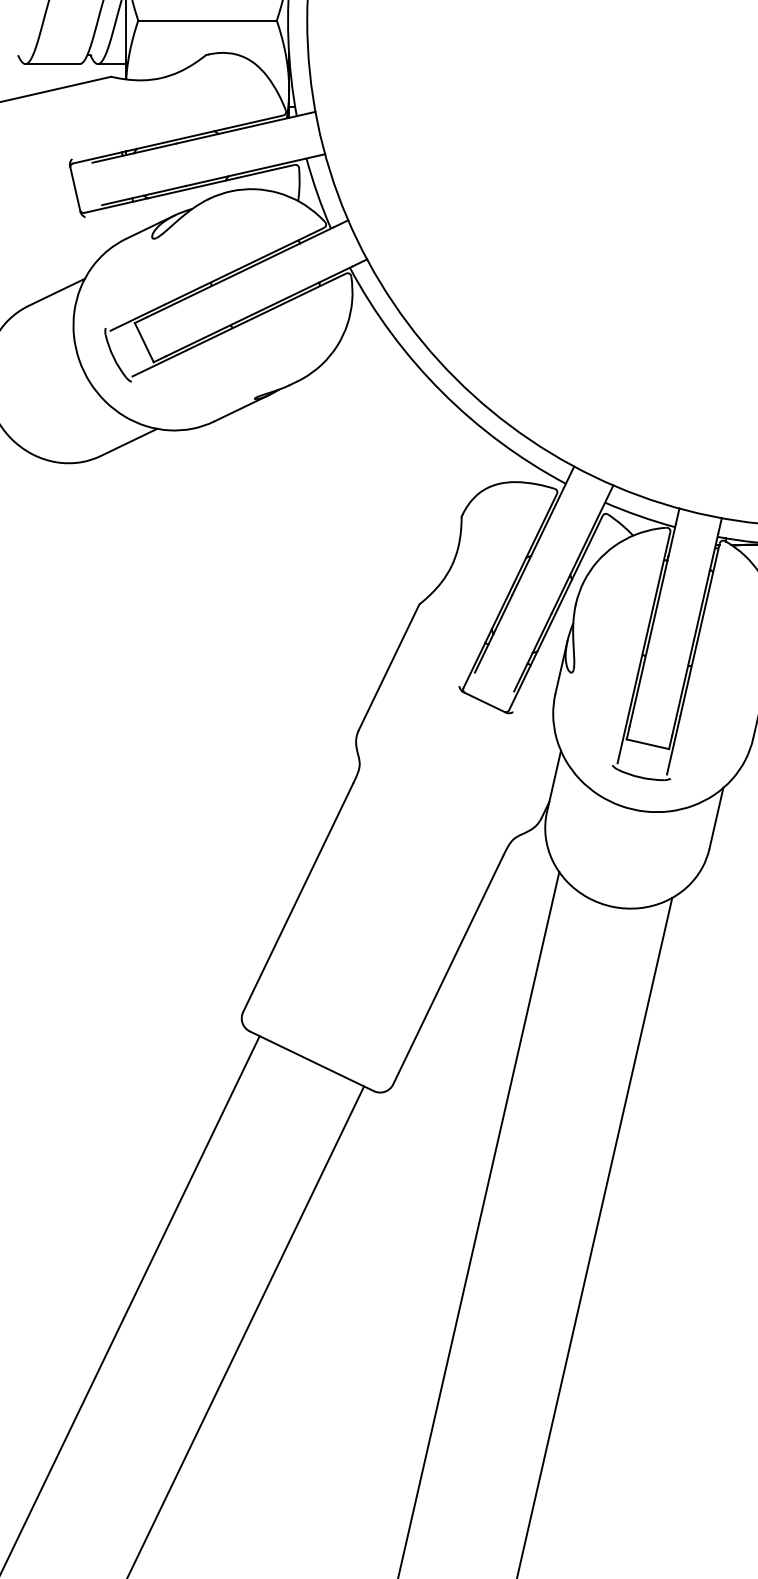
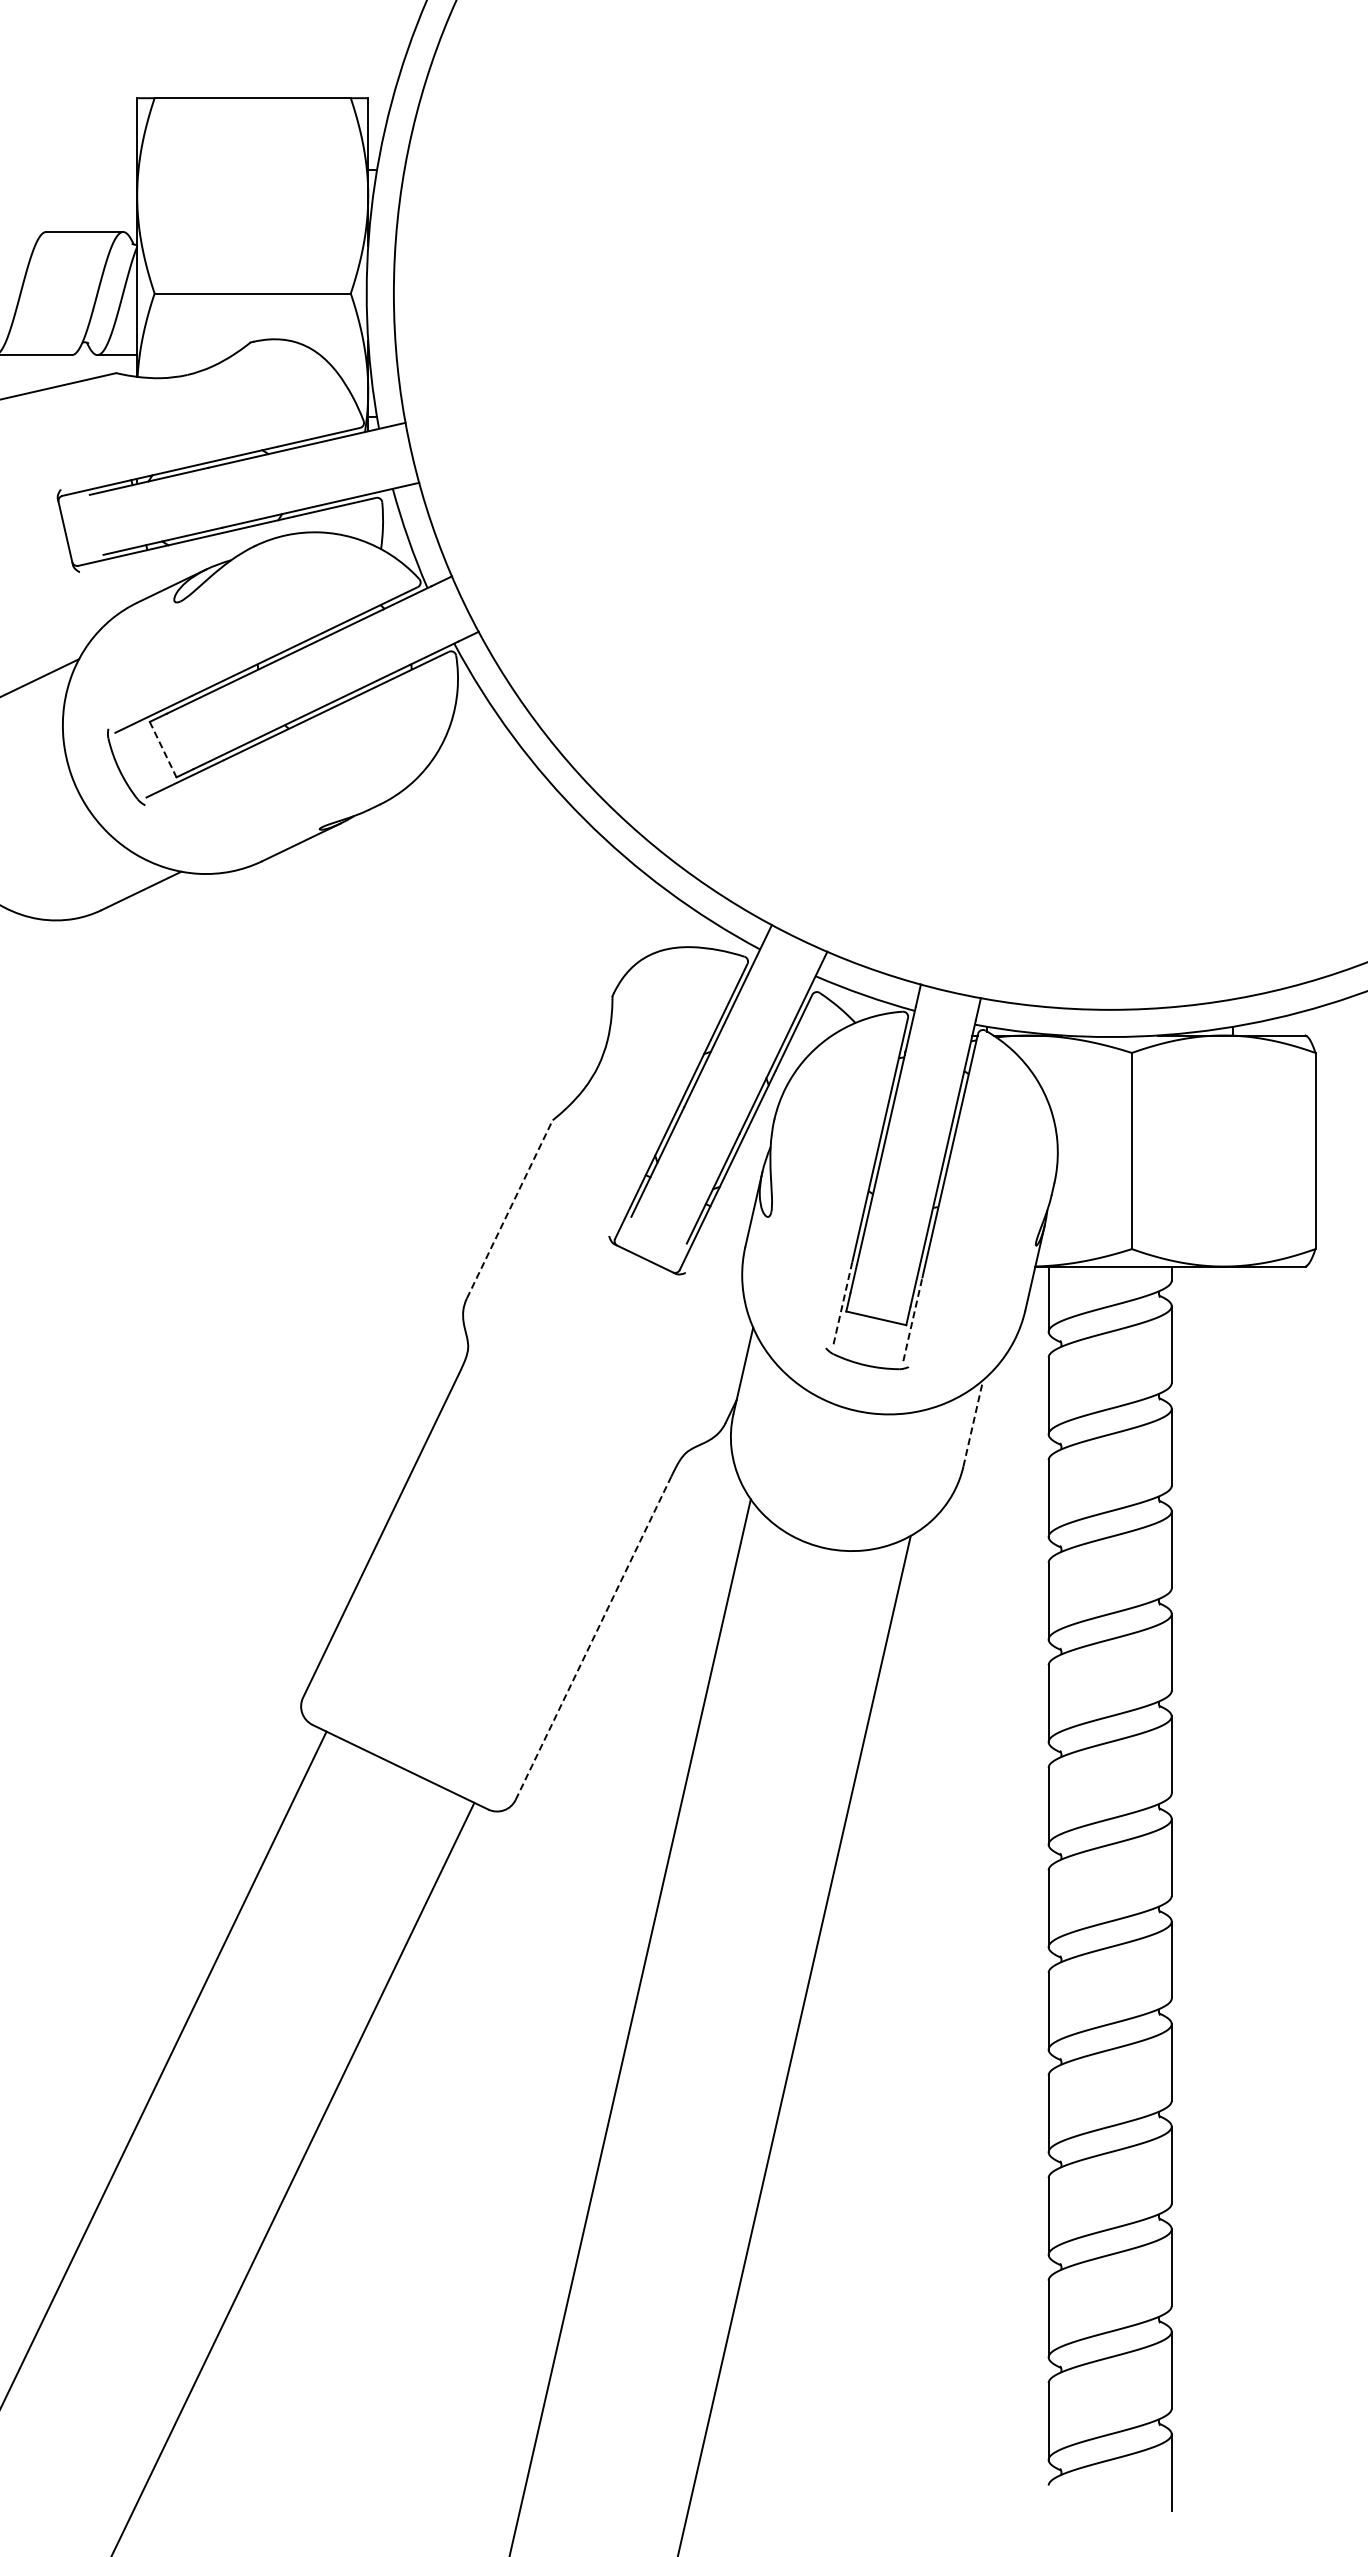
line: (144, 342) -> (163, 749), solid -> dashed
line: (388, 667) -> (509, 1209), solid -> dashed
line: (624, 734) -> (842, 1304), solid -> dashed
line: (673, 745) -> (912, 1319), solid -> dashed
line: (716, 817) -> (973, 1422), solid -> dashed
line: (448, 969) -> (593, 1637), solid -> dashed

